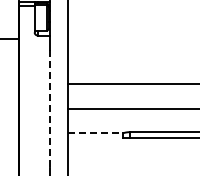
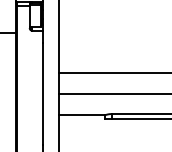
line: (49, 109) -> (42, 94), dashed -> solid
line: (95, 133) -> (82, 115), dashed -> solid

